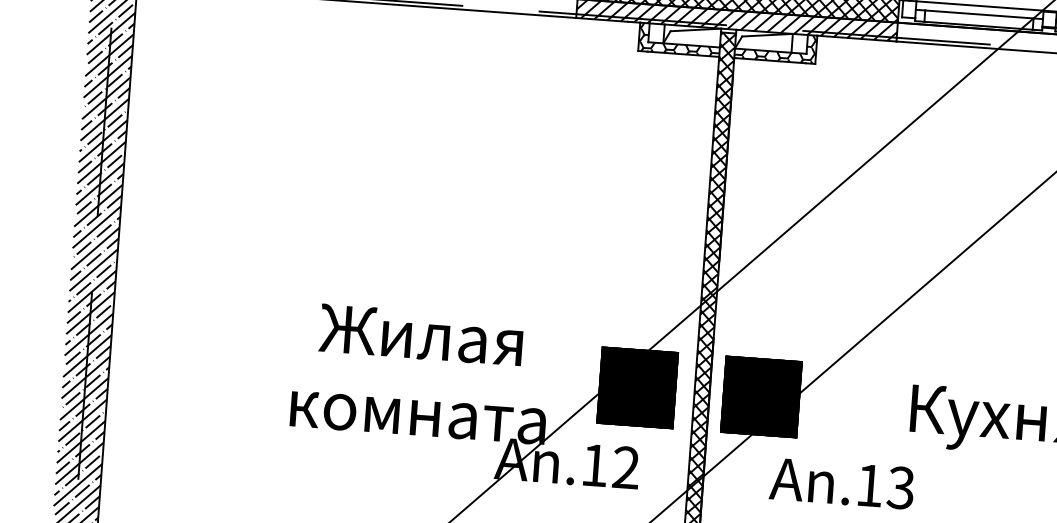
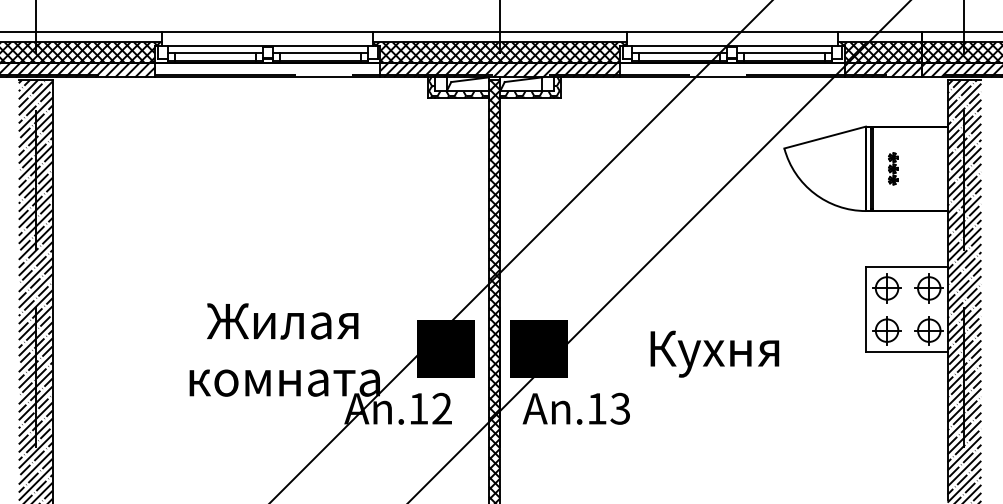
text: (840, 483) -> (575, 408), moved

